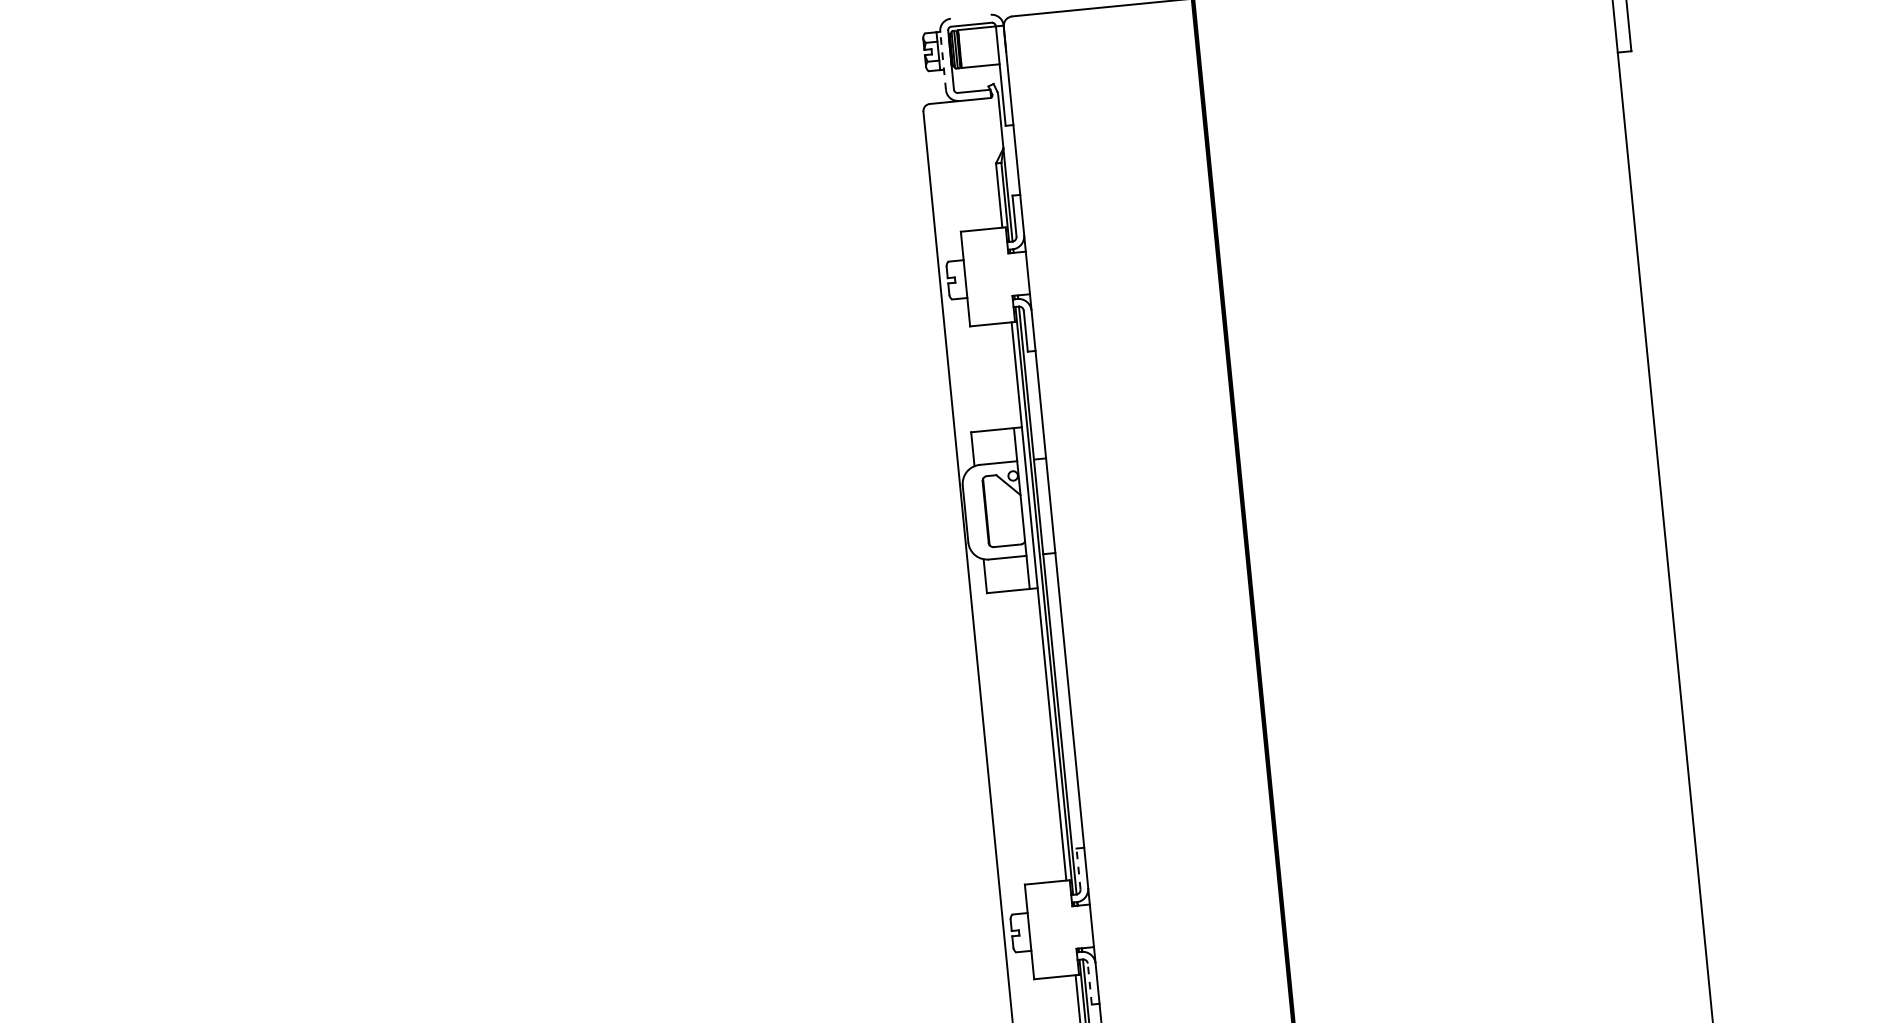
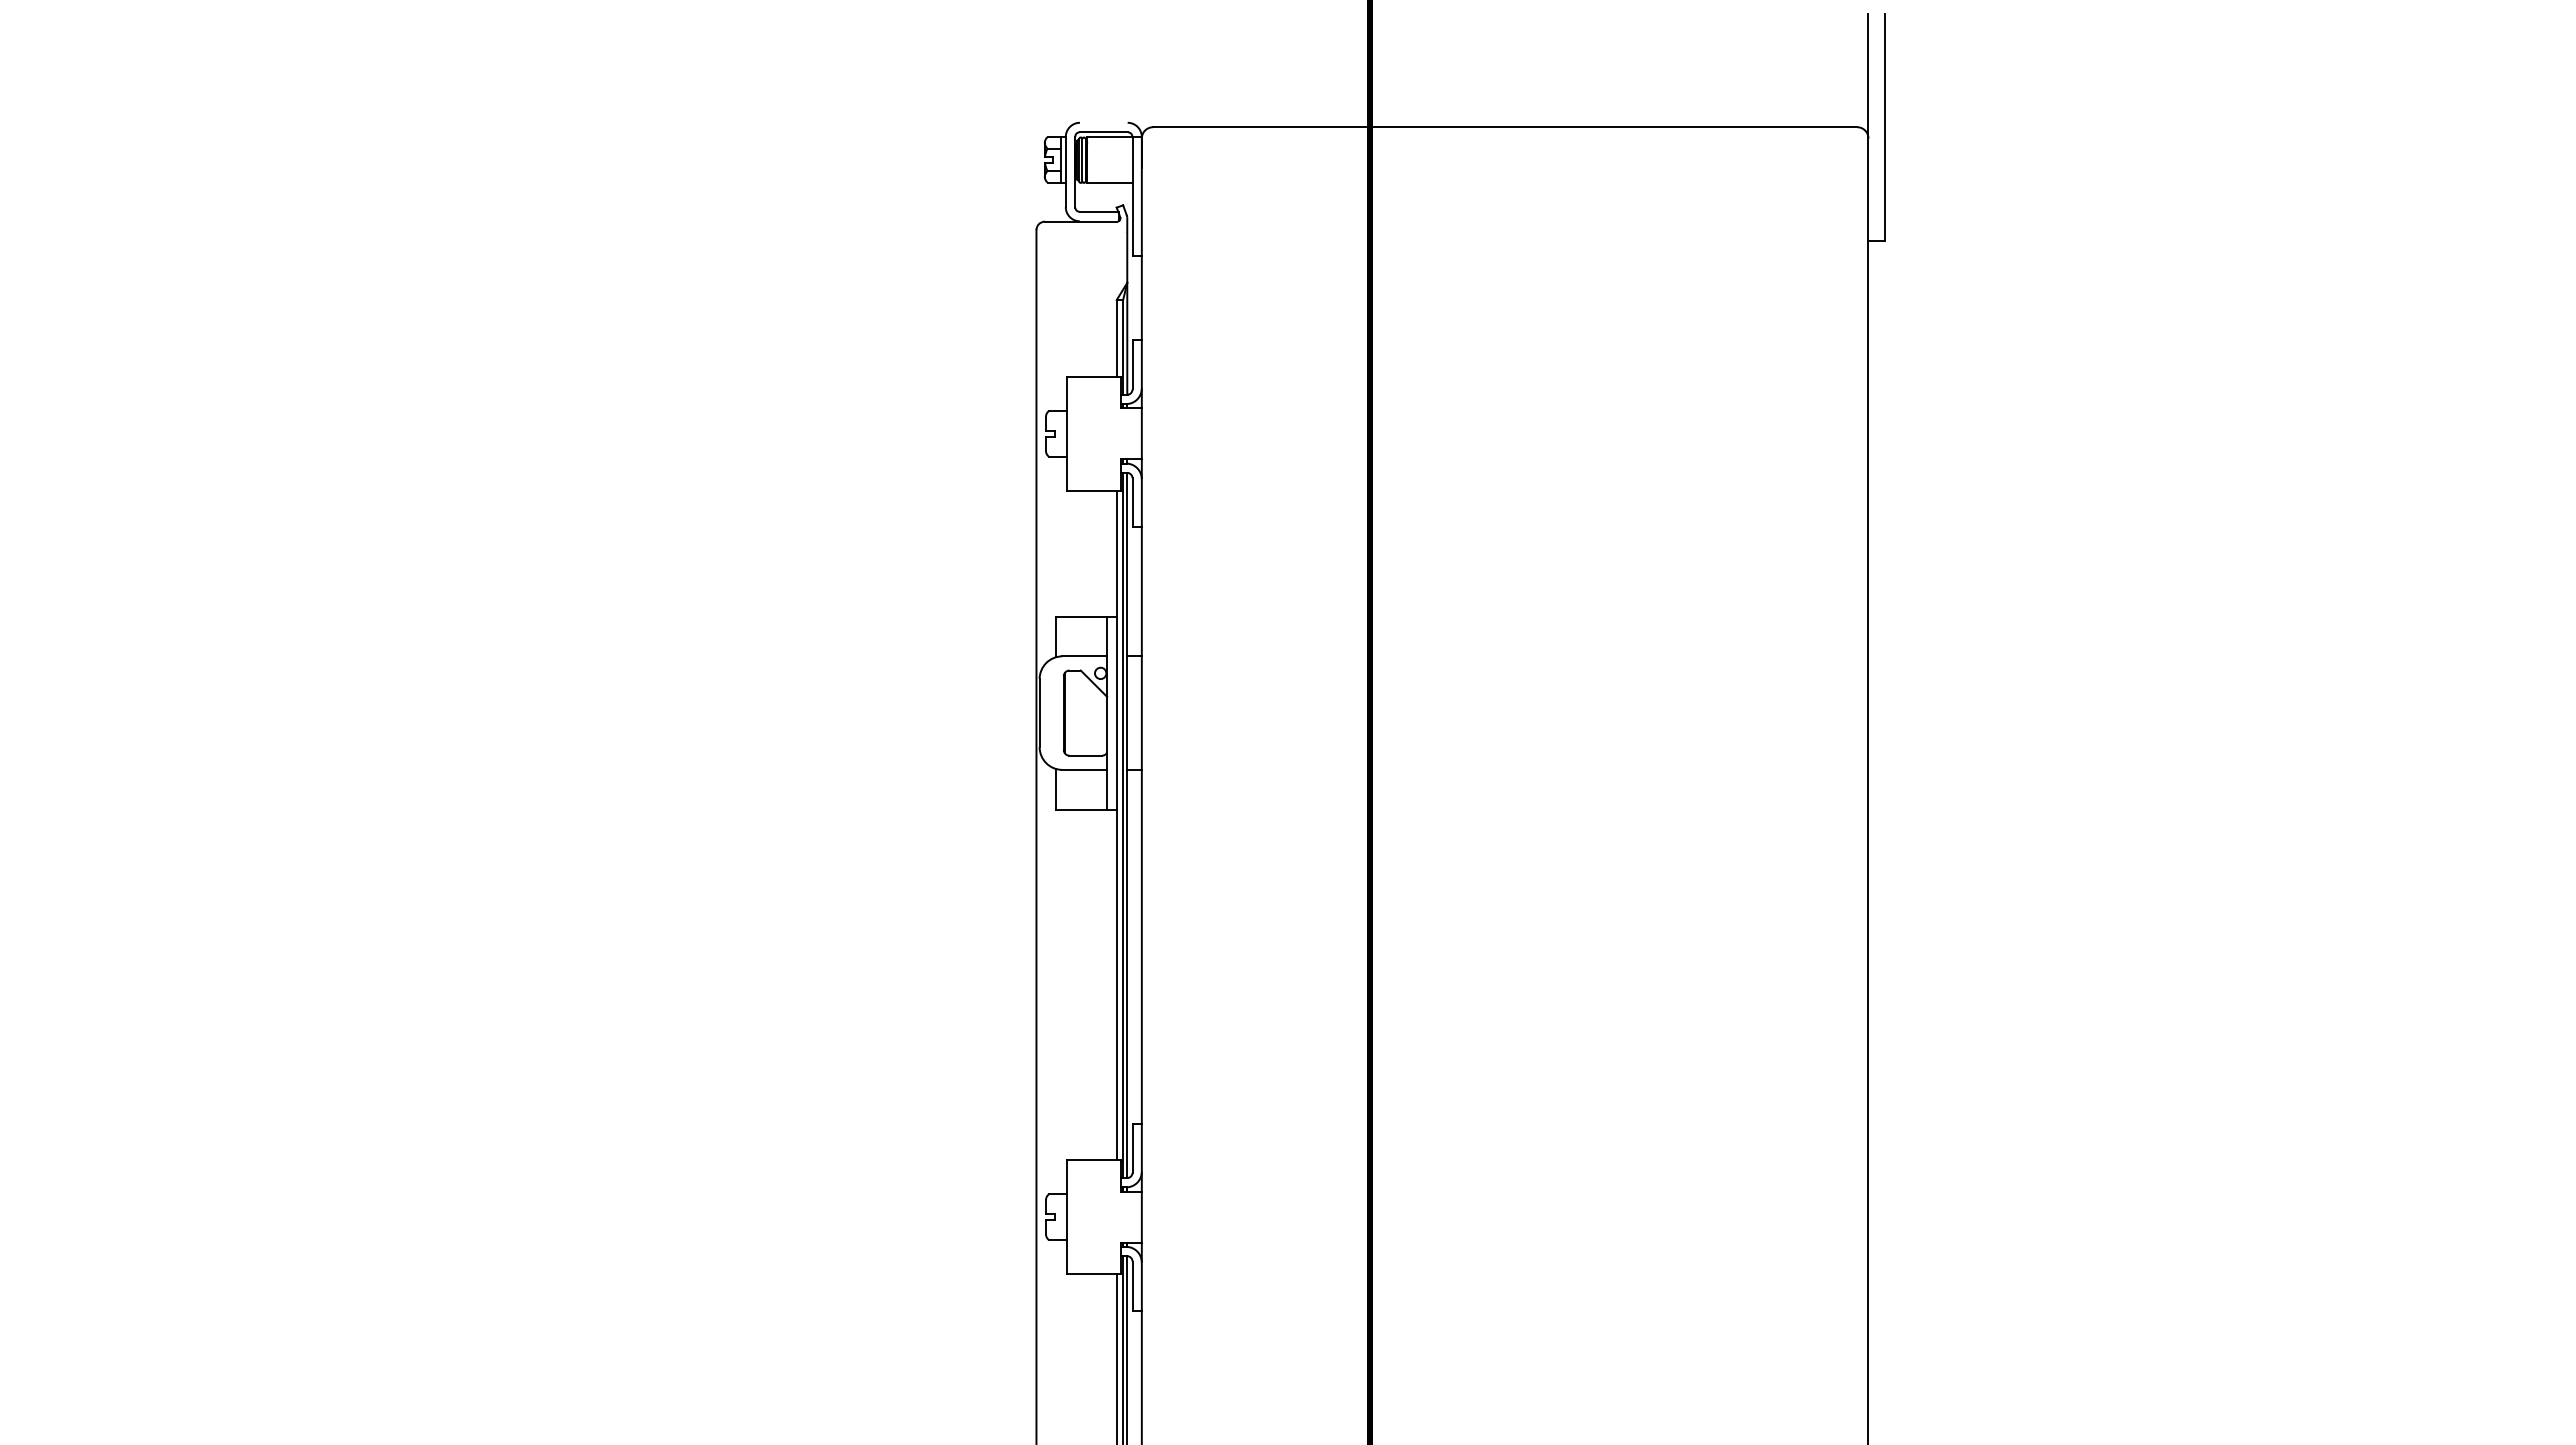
line: (942, 60) -> (1065, 171), dashed -> solid
line: (1078, 869) -> (1132, 1148), dashed -> solid
line: (1089, 984) -> (1132, 1286), dashed -> solid

